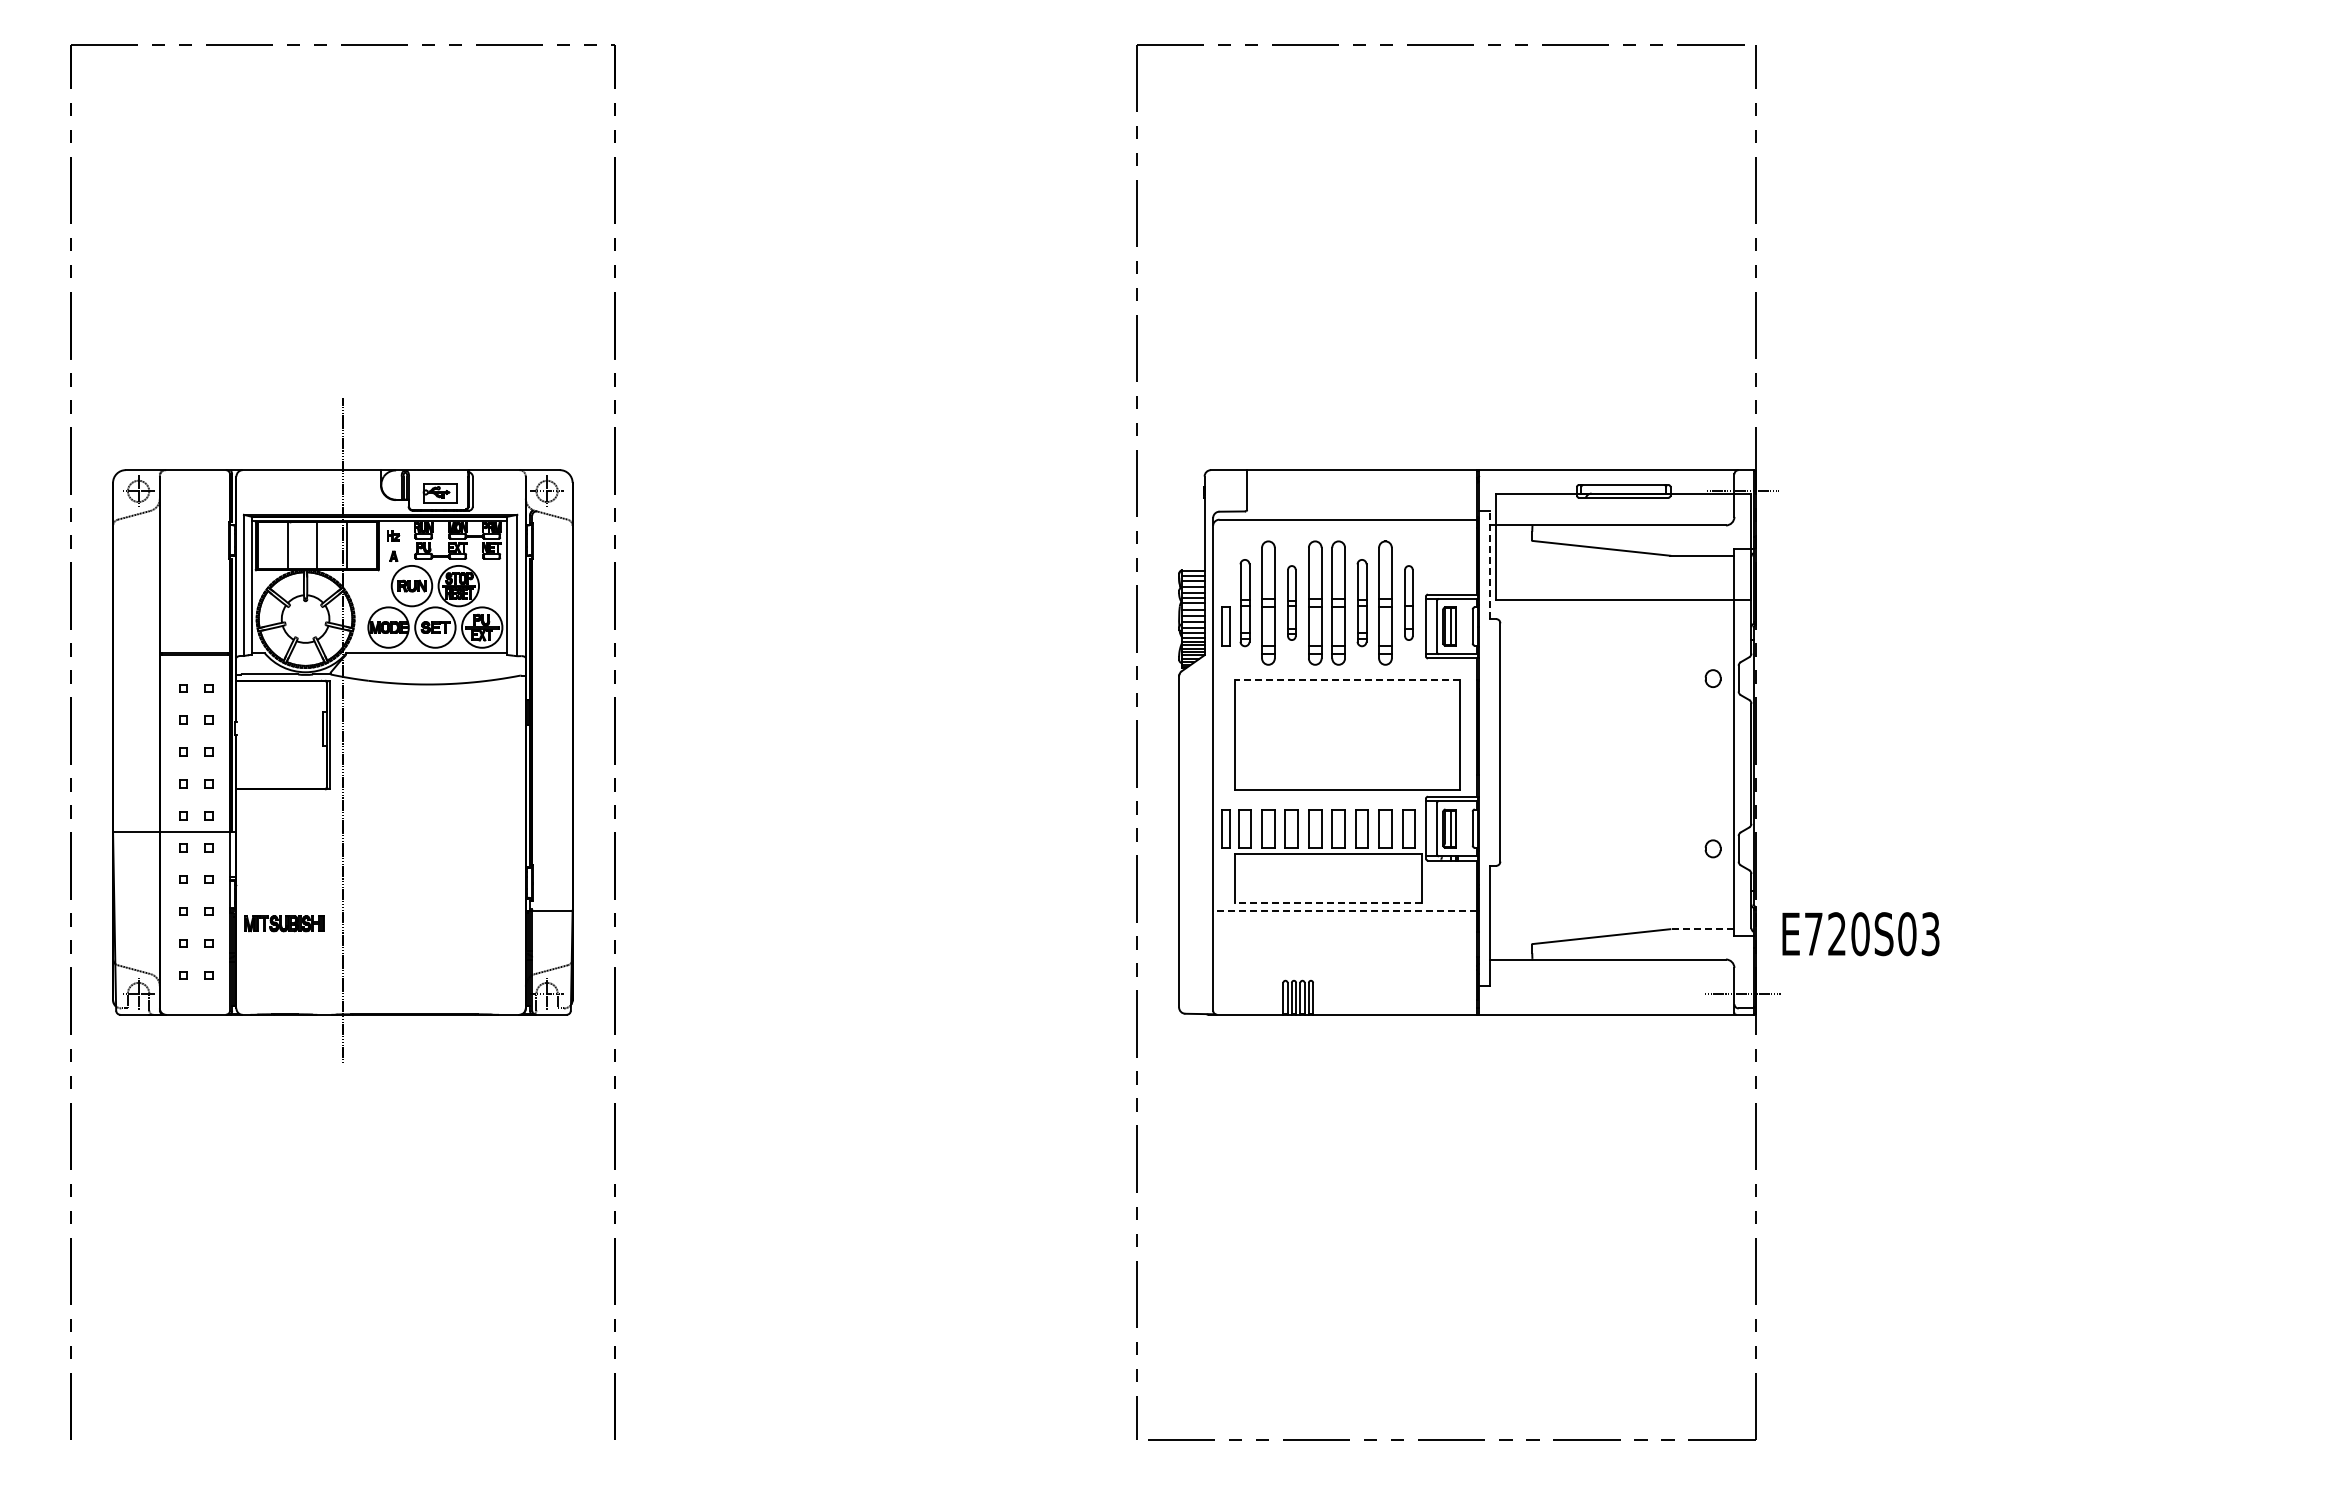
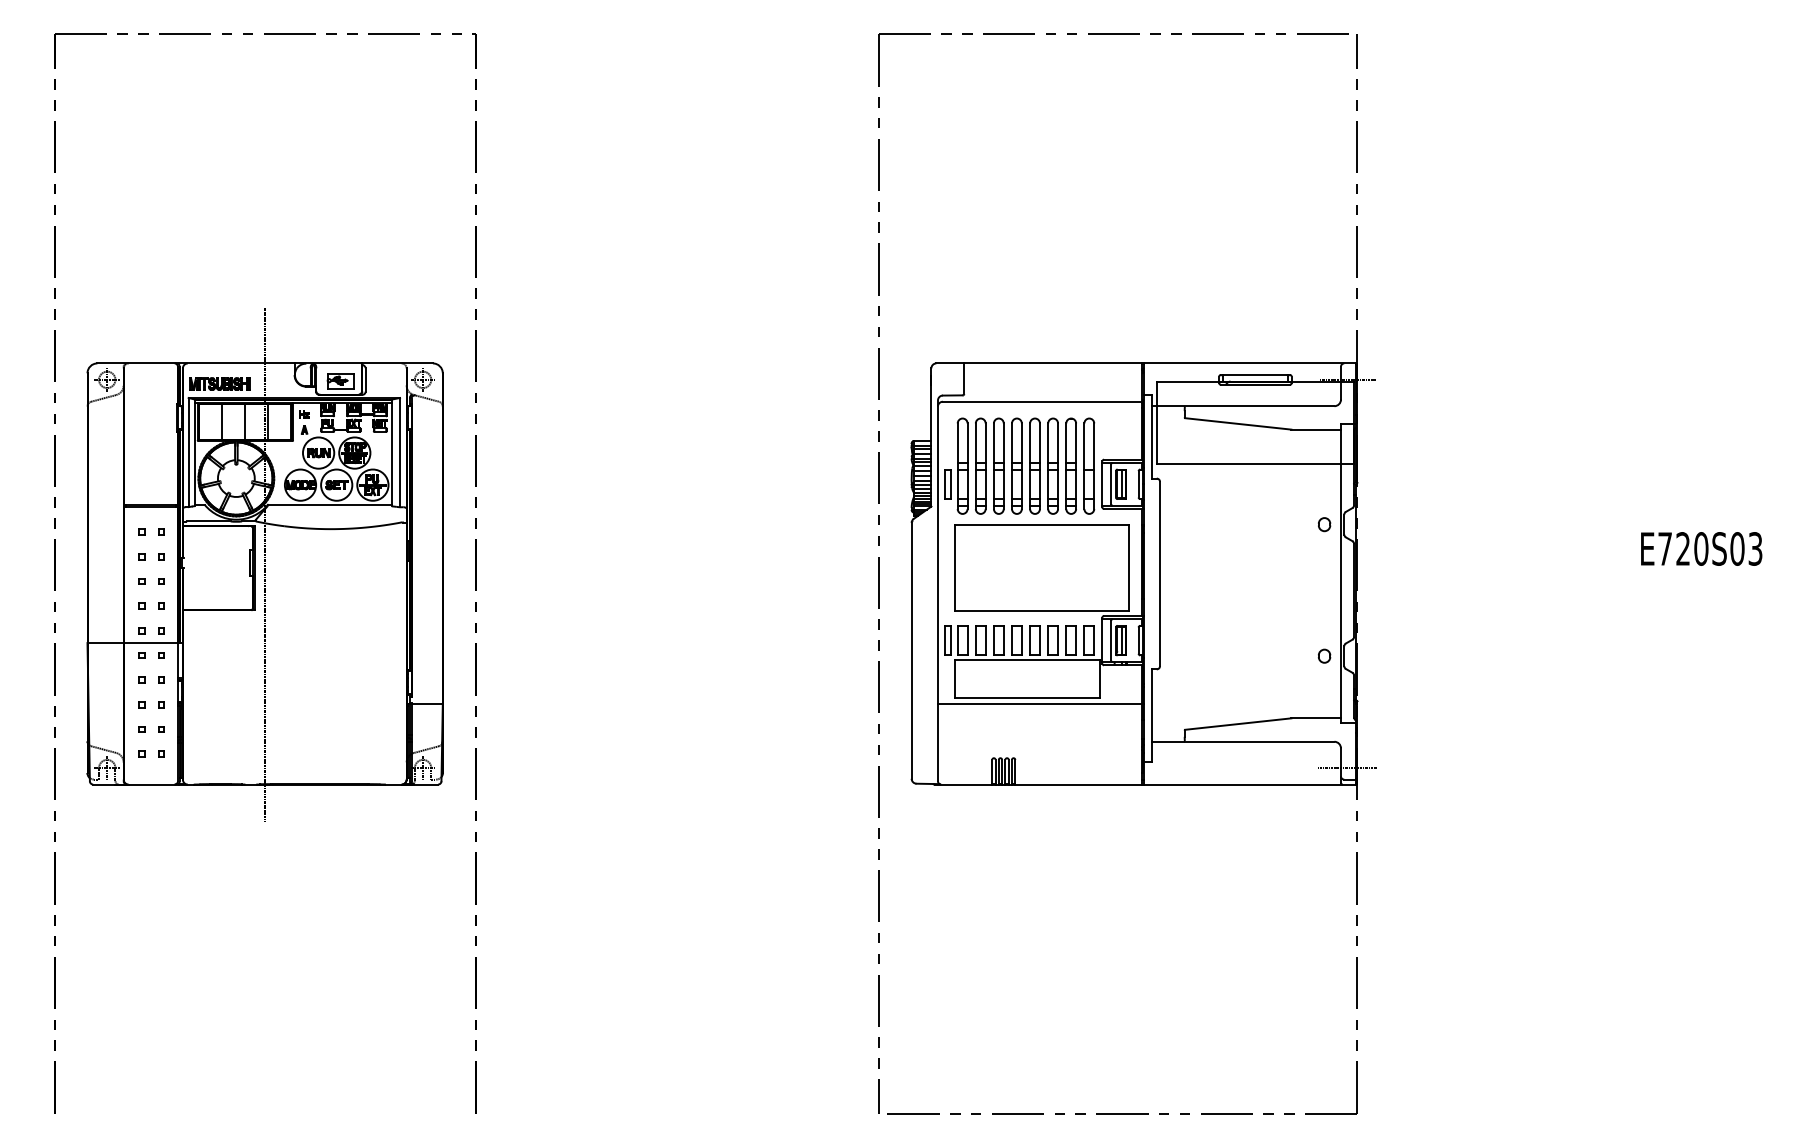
line: (1489, 564) -> (1151, 436), dashed -> solid
part: (1244, 602) -> (962, 465), size x1.43
part: (1291, 602) -> (998, 465), size x1.67
part: (1361, 602) -> (1052, 465), size x1.43
part: (1408, 602) -> (1089, 465), size x1.67
line: (1347, 679) -> (1041, 525), dashed -> solid
line: (1328, 903) -> (1027, 698), dashed -> solid
line: (1345, 910) -> (1040, 703), dashed -> solid
part: (284, 923) -> (220, 383), moved
line: (1701, 929) -> (1315, 718), dashed -> solid
text: (1860, 934) -> (1701, 549), moved

